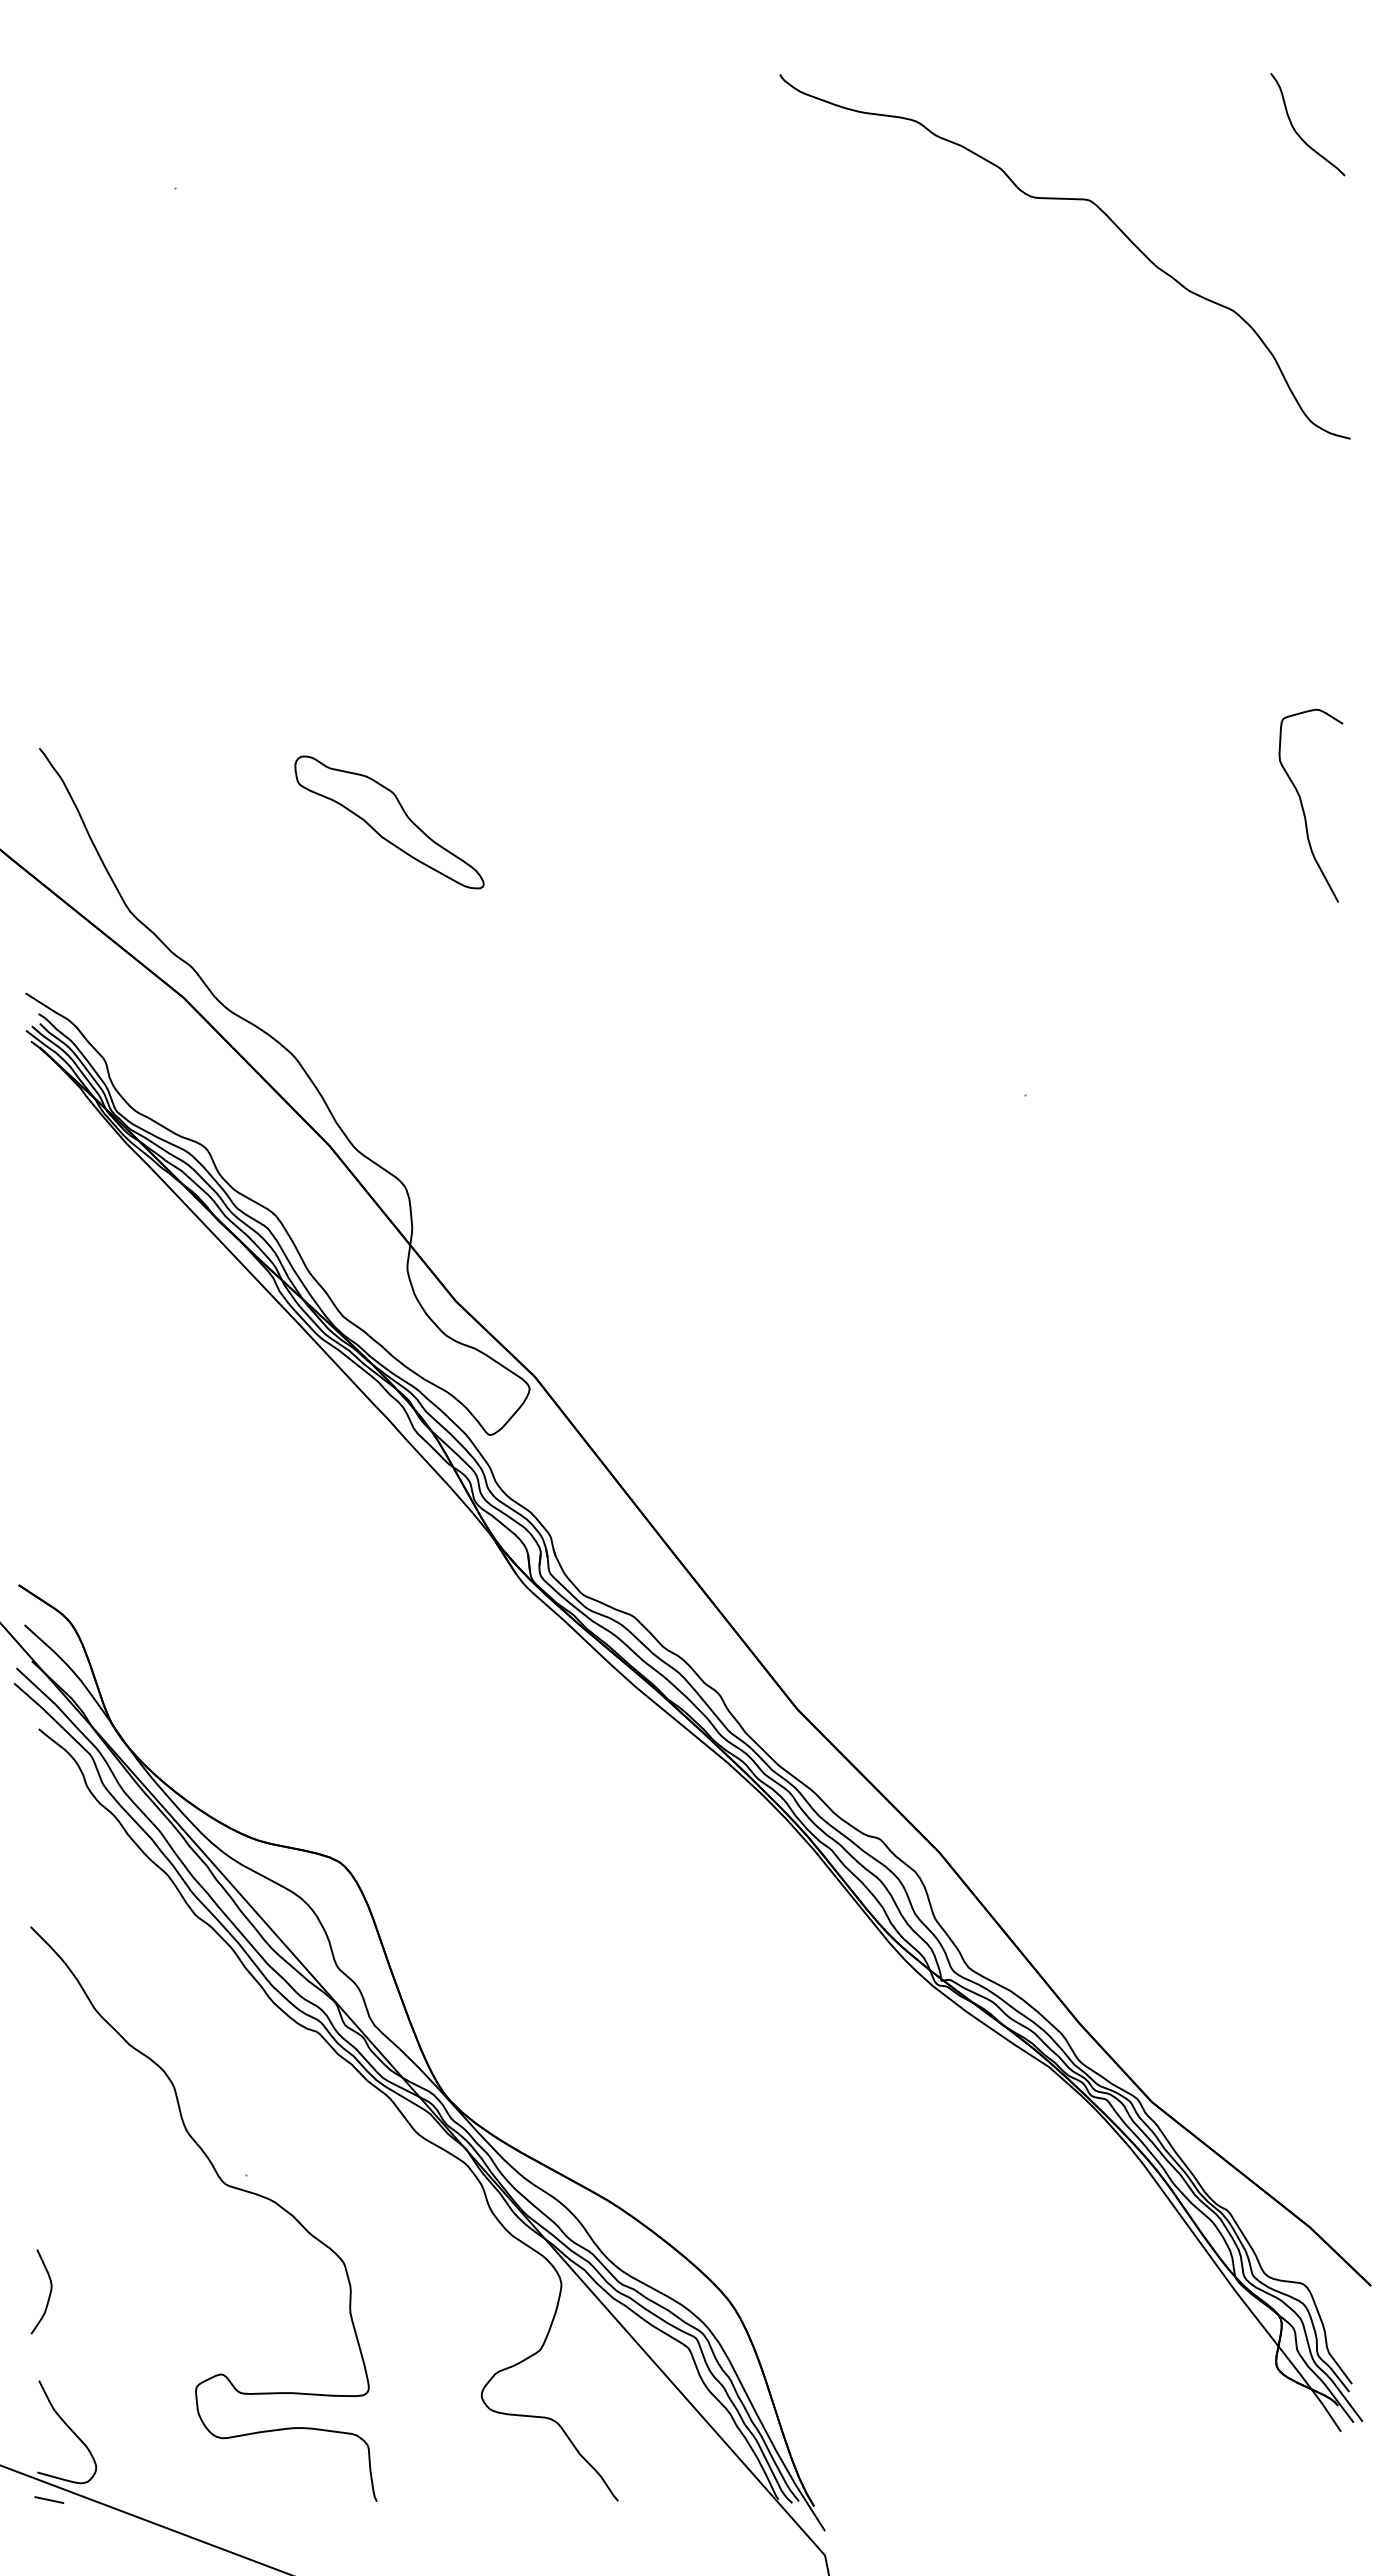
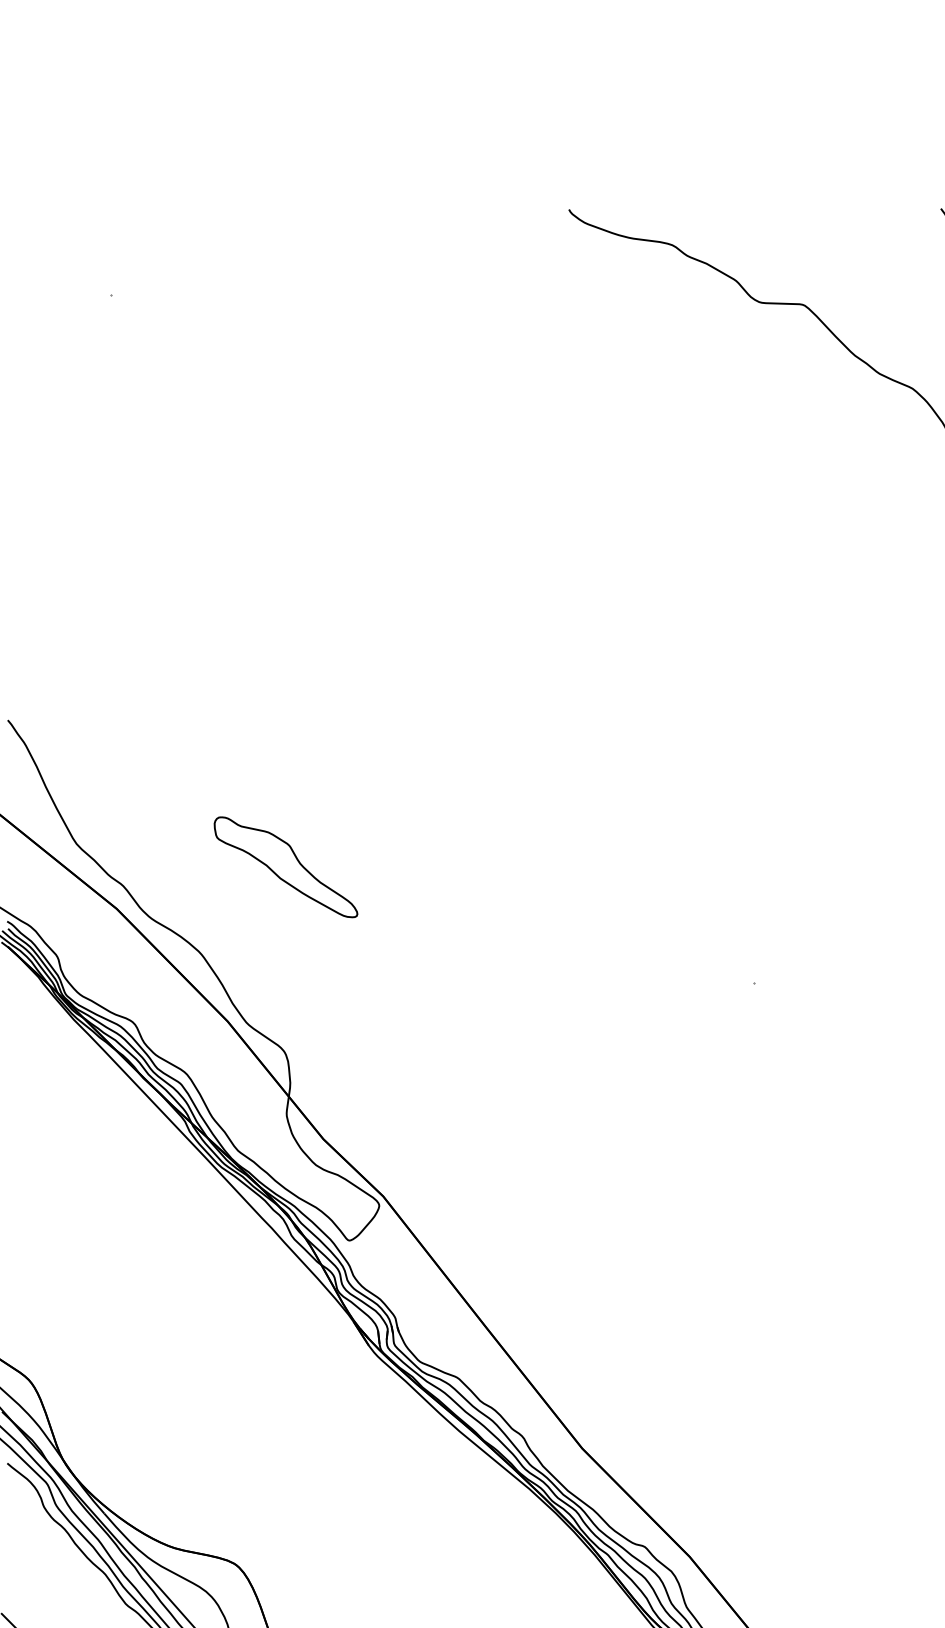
part: (389, 822) -> (285, 867), moved

